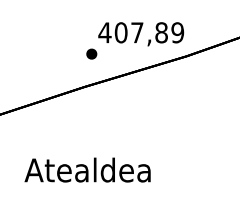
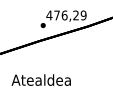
text: (141, 32) -> (66, 15), 407,89 -> 476,29

